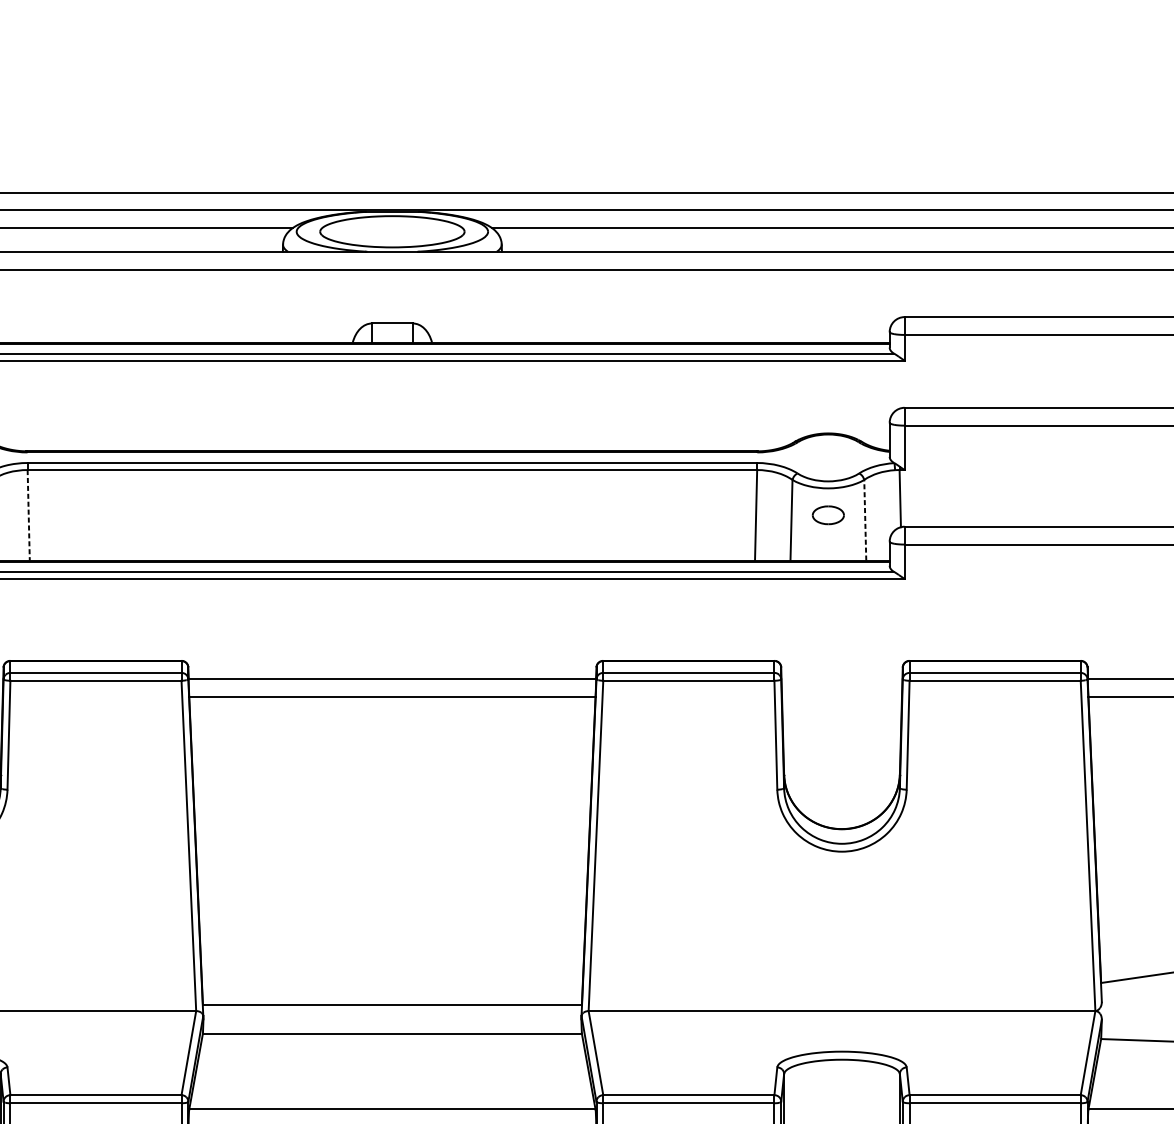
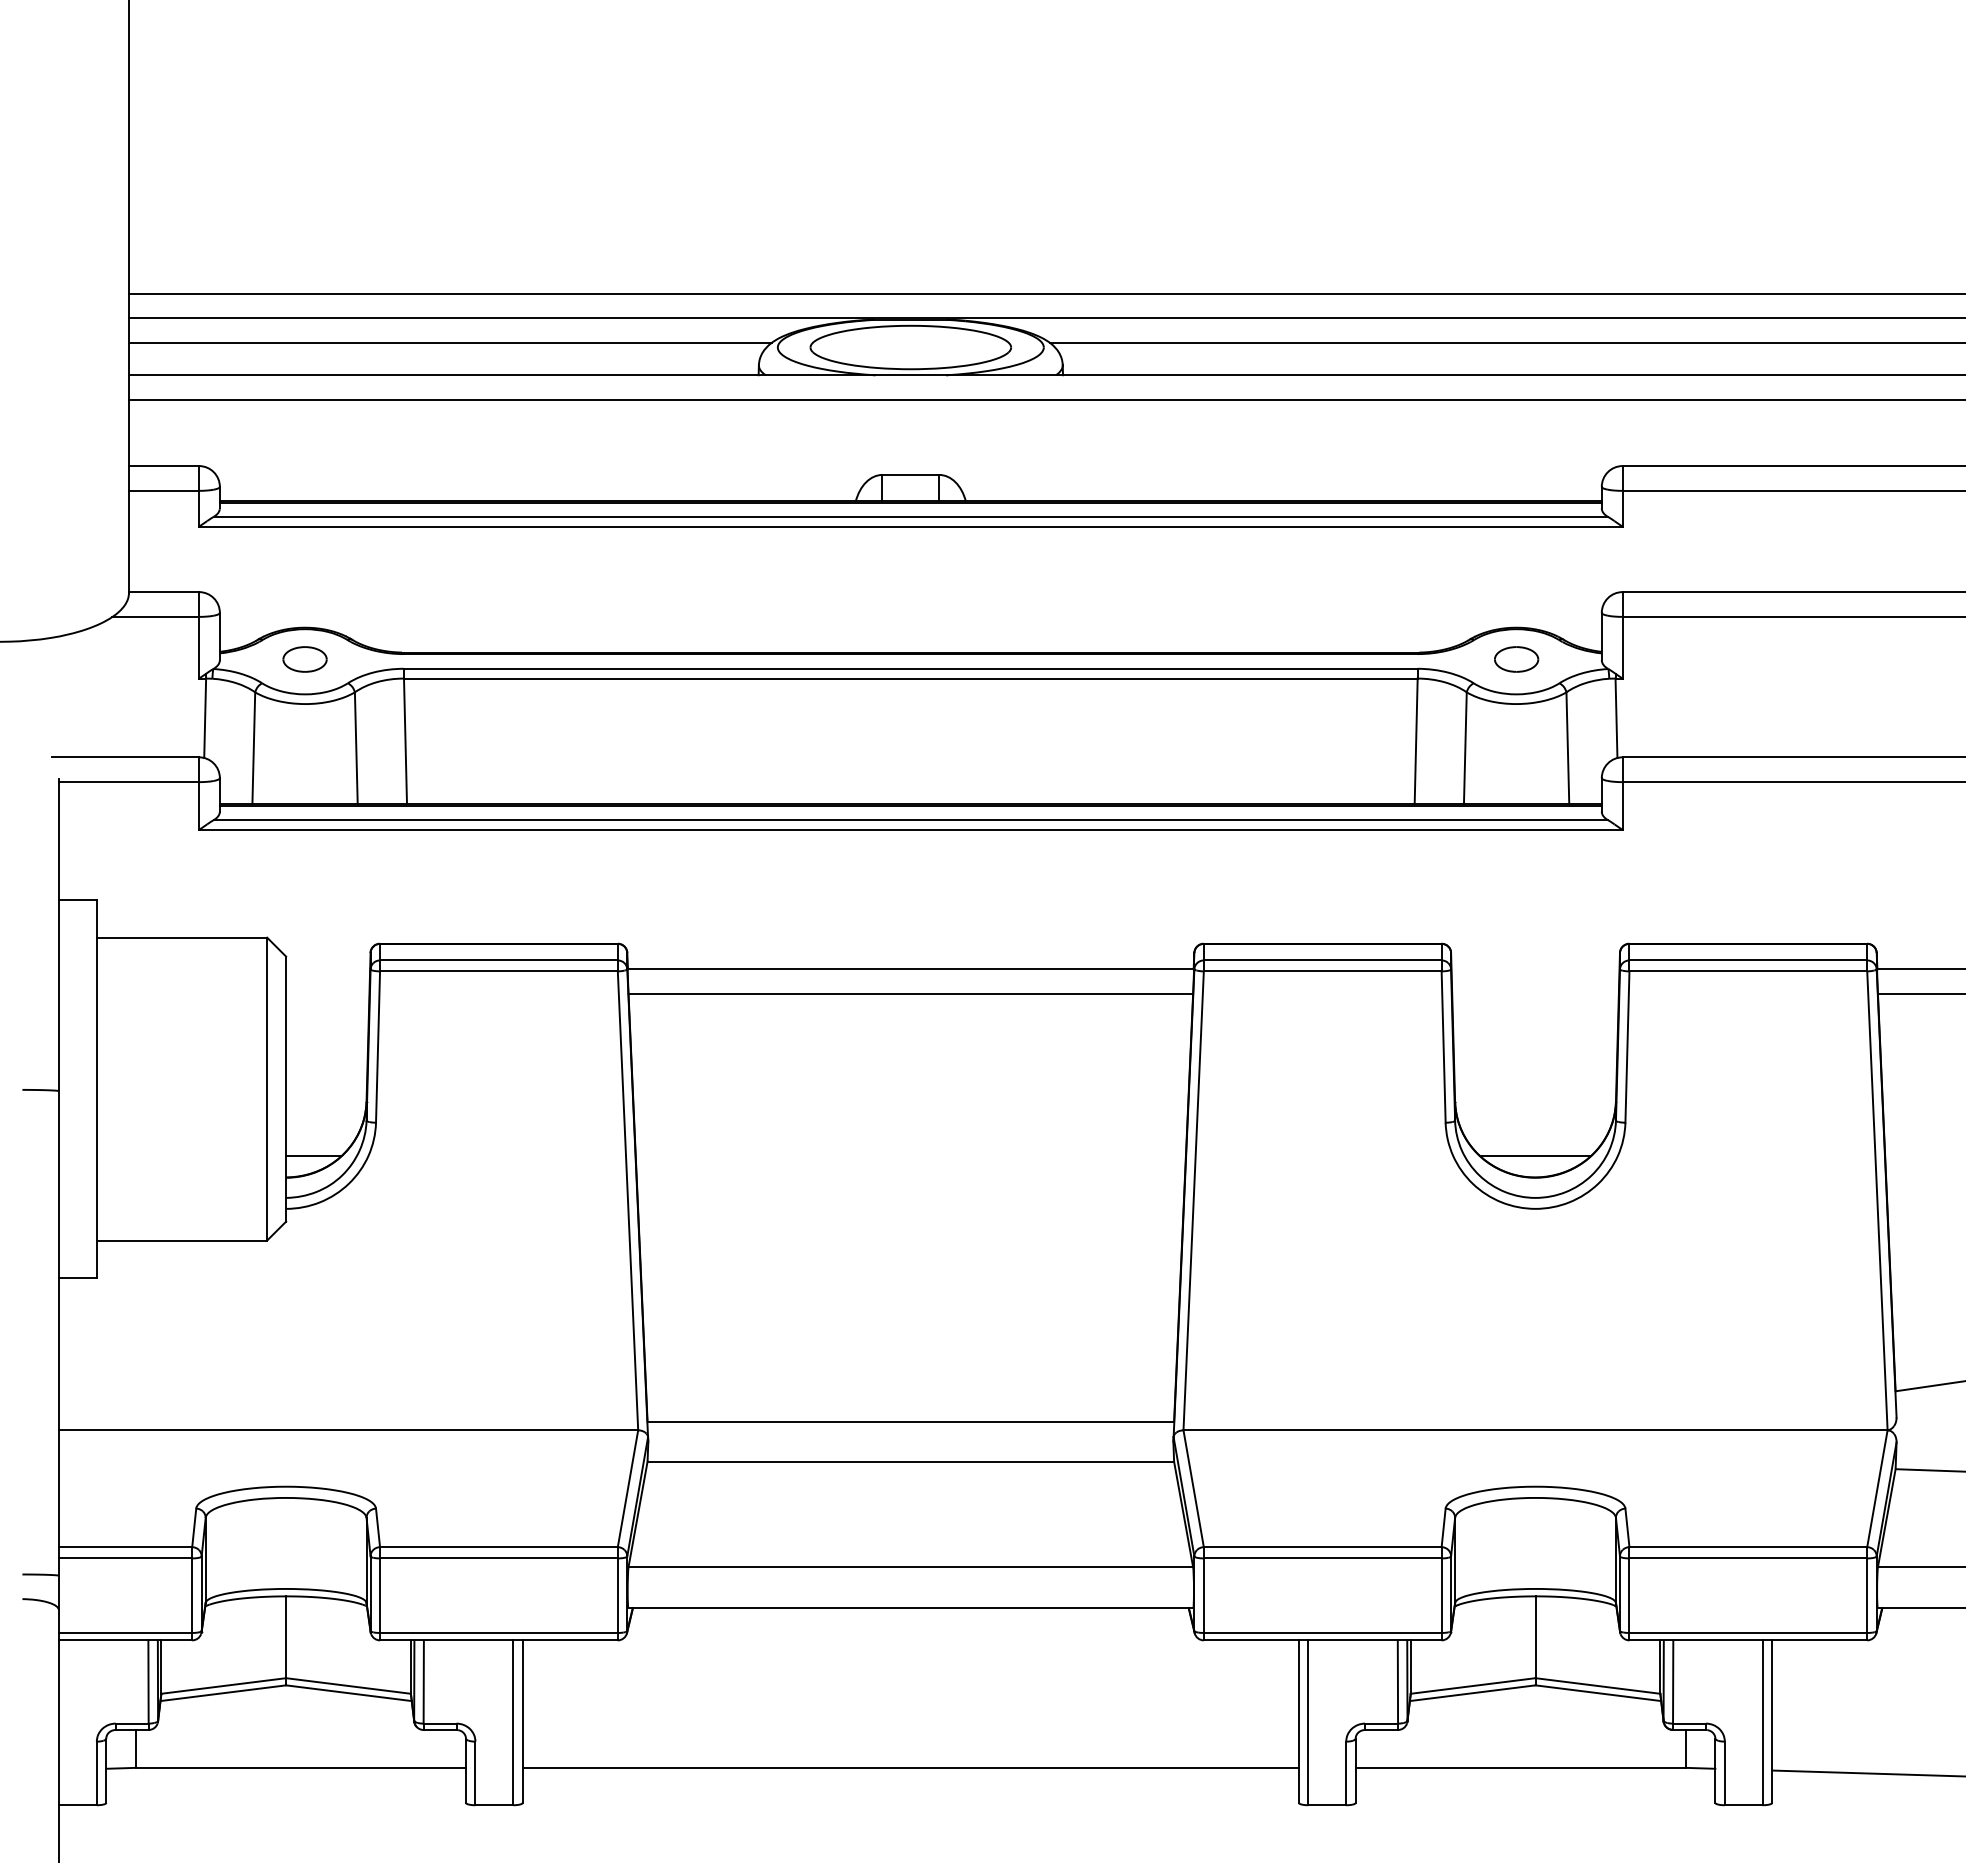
line: (28, 515) -> (405, 741), dashed -> solid
part: (828, 515) -> (1516, 659), moved
line: (865, 519) -> (1567, 747), dashed -> solid
line: (841, 814) -> (1535, 1156), added

